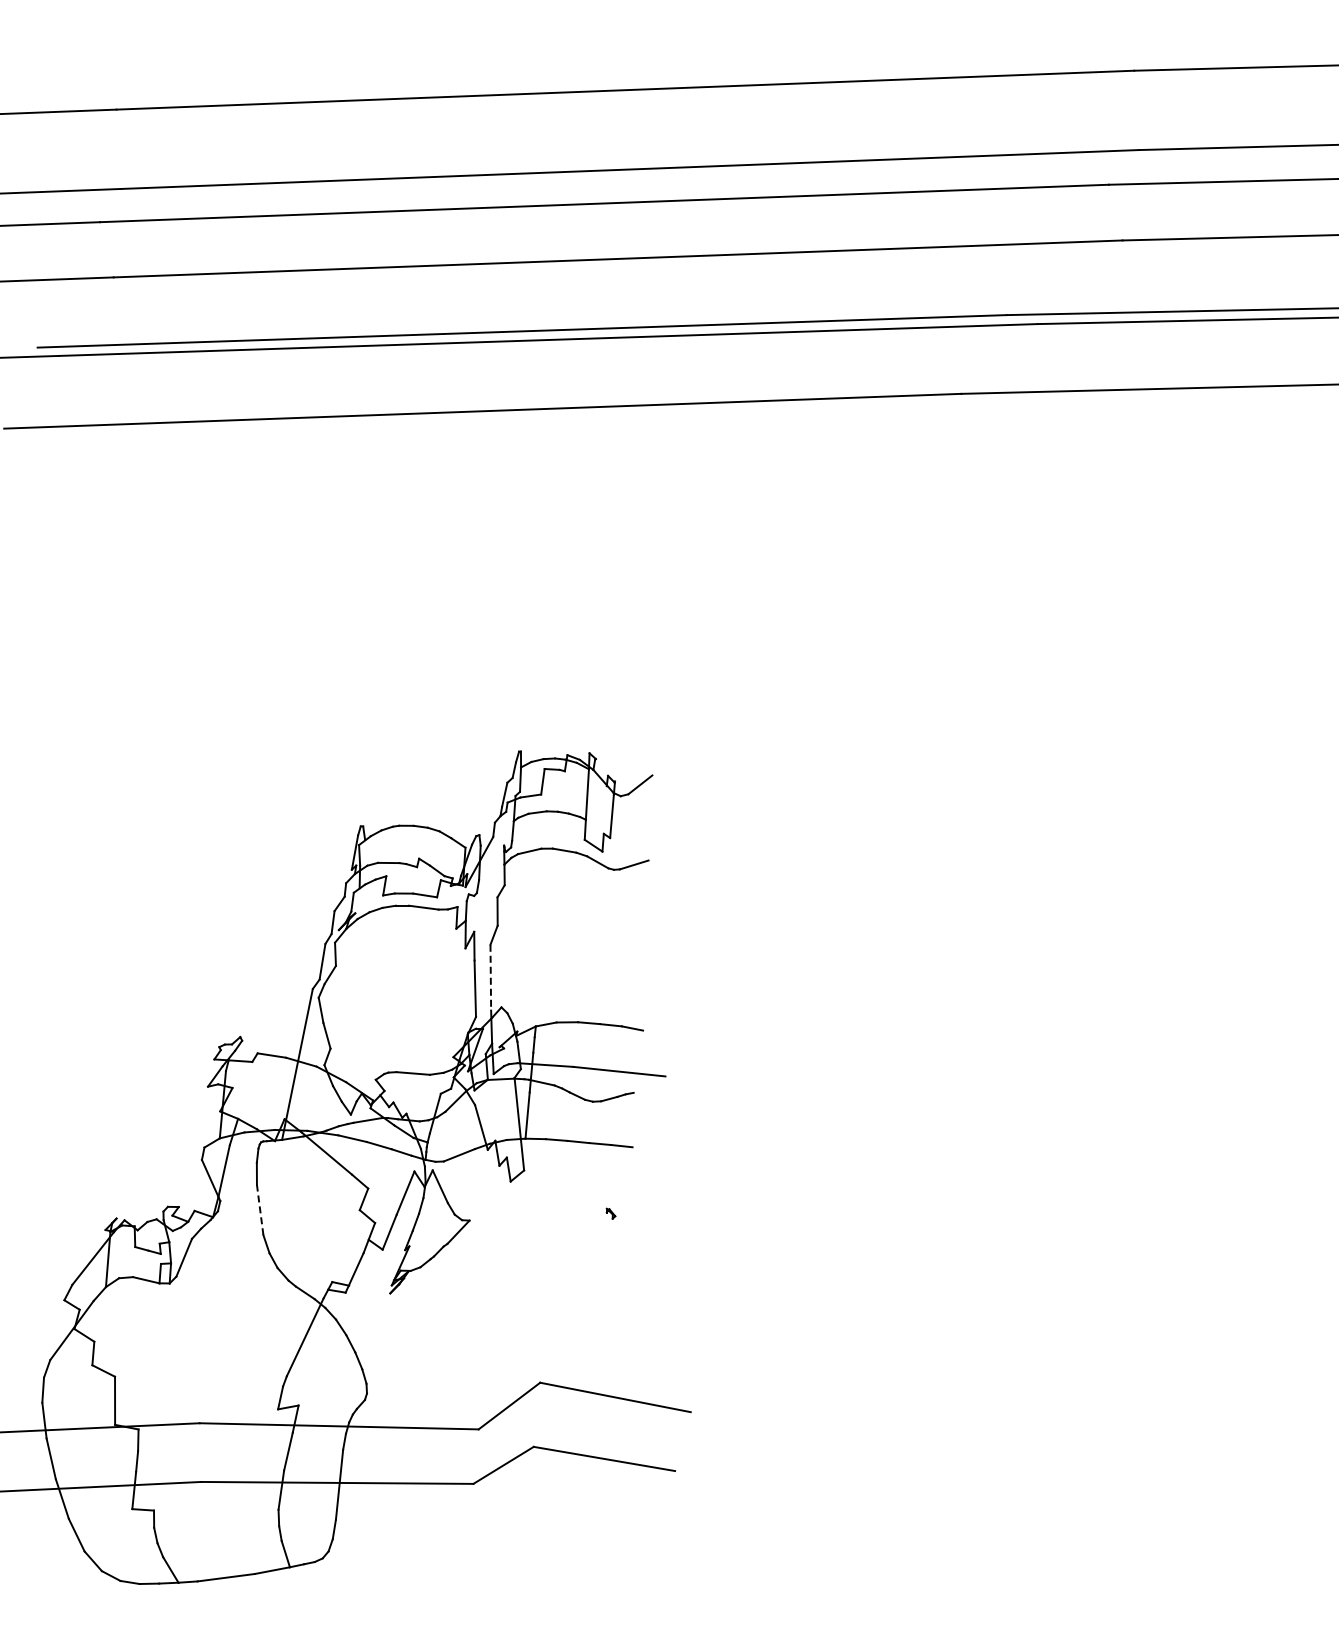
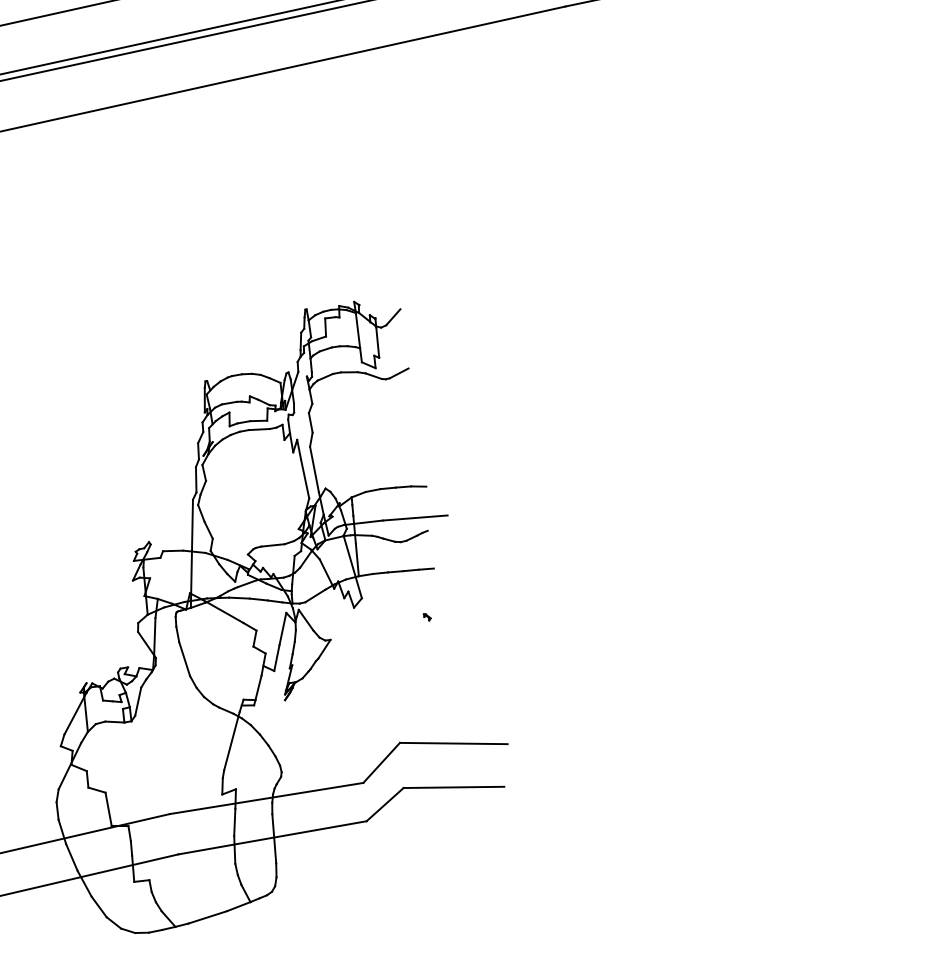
line: (490, 977) -> (314, 469), dashed -> solid
line: (260, 1209) -> (184, 658), dashed -> solid

